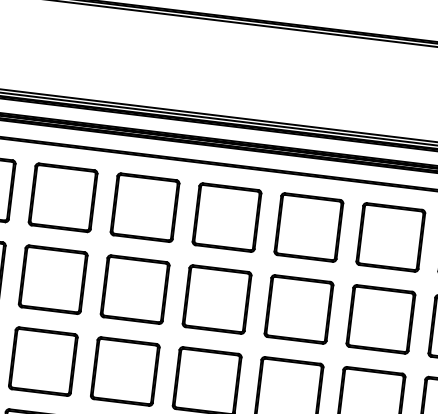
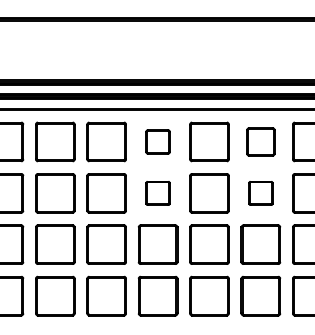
part: (144, 206) -> (157, 141), size x0.6
part: (308, 226) -> (260, 141), size x0.7
part: (134, 289) -> (157, 193), size x0.6
part: (298, 309) -> (260, 193), size x0.6

